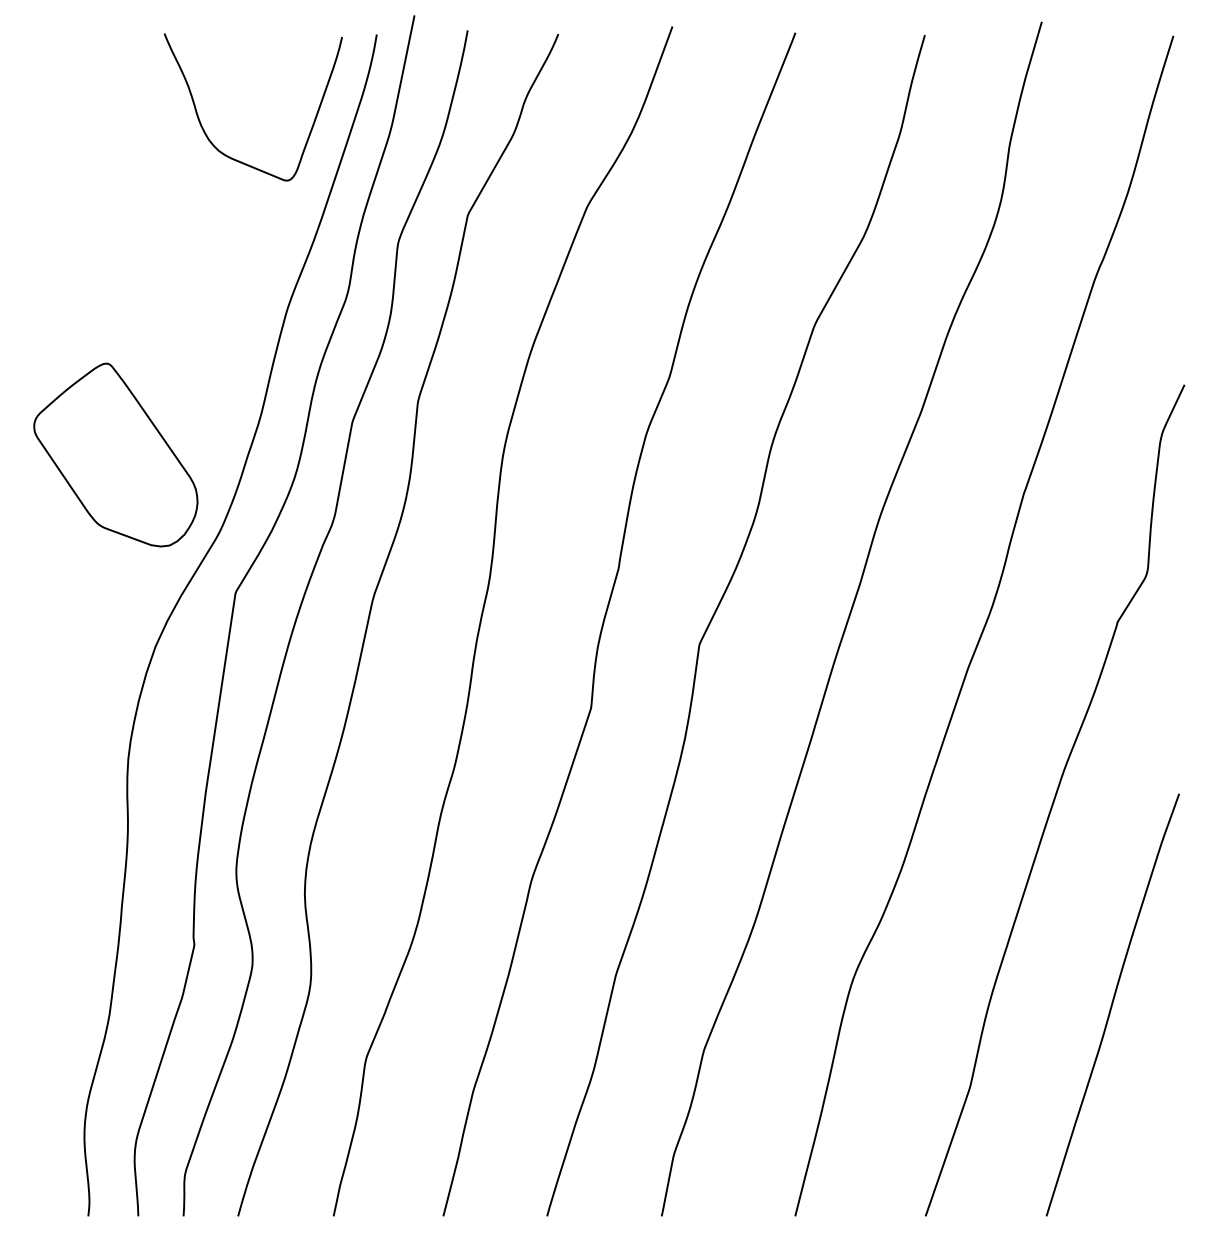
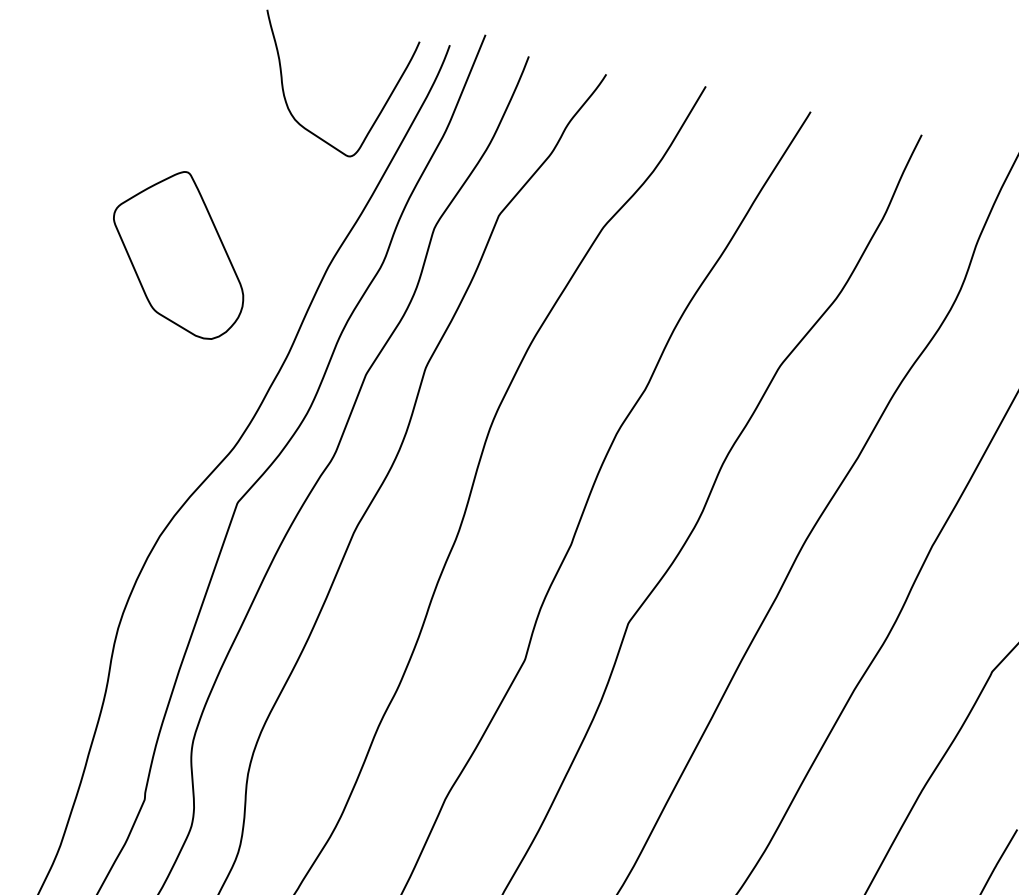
part: (115, 454) -> (179, 251), moved

